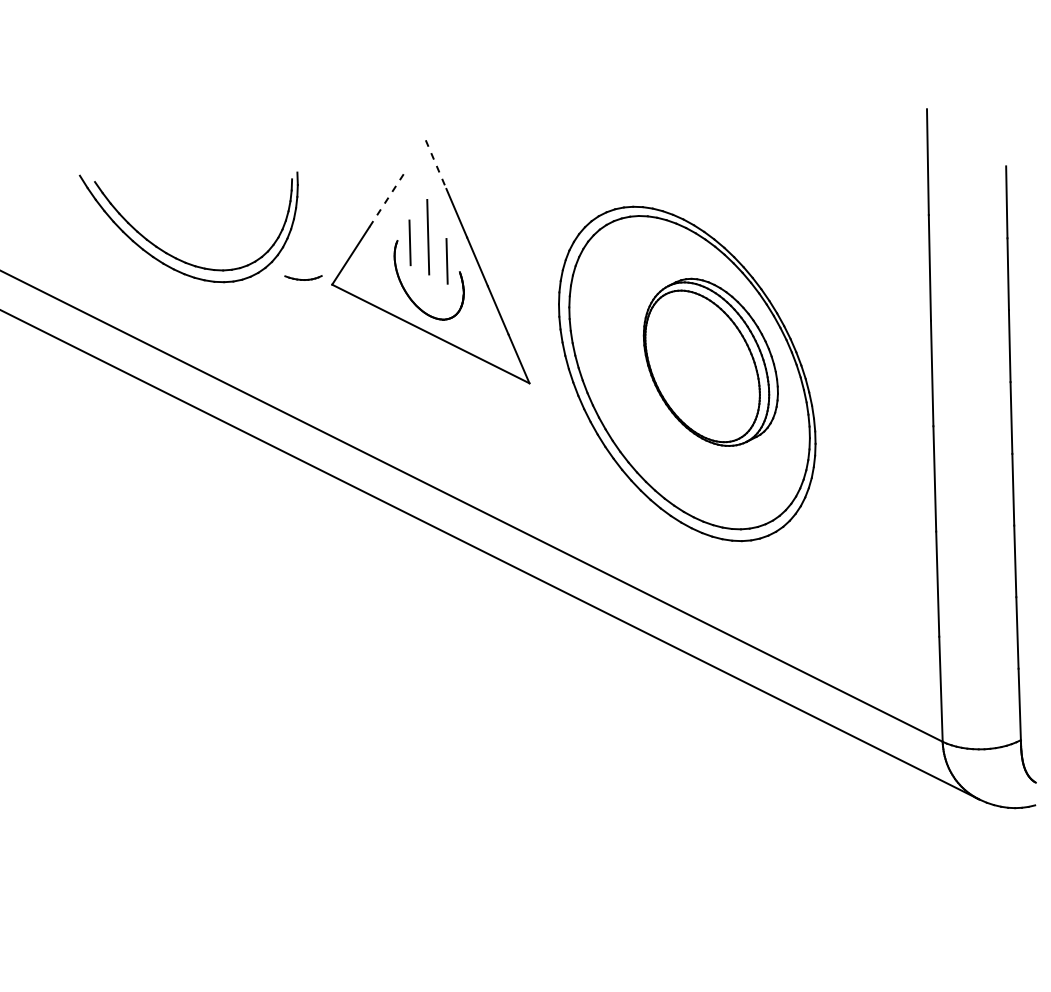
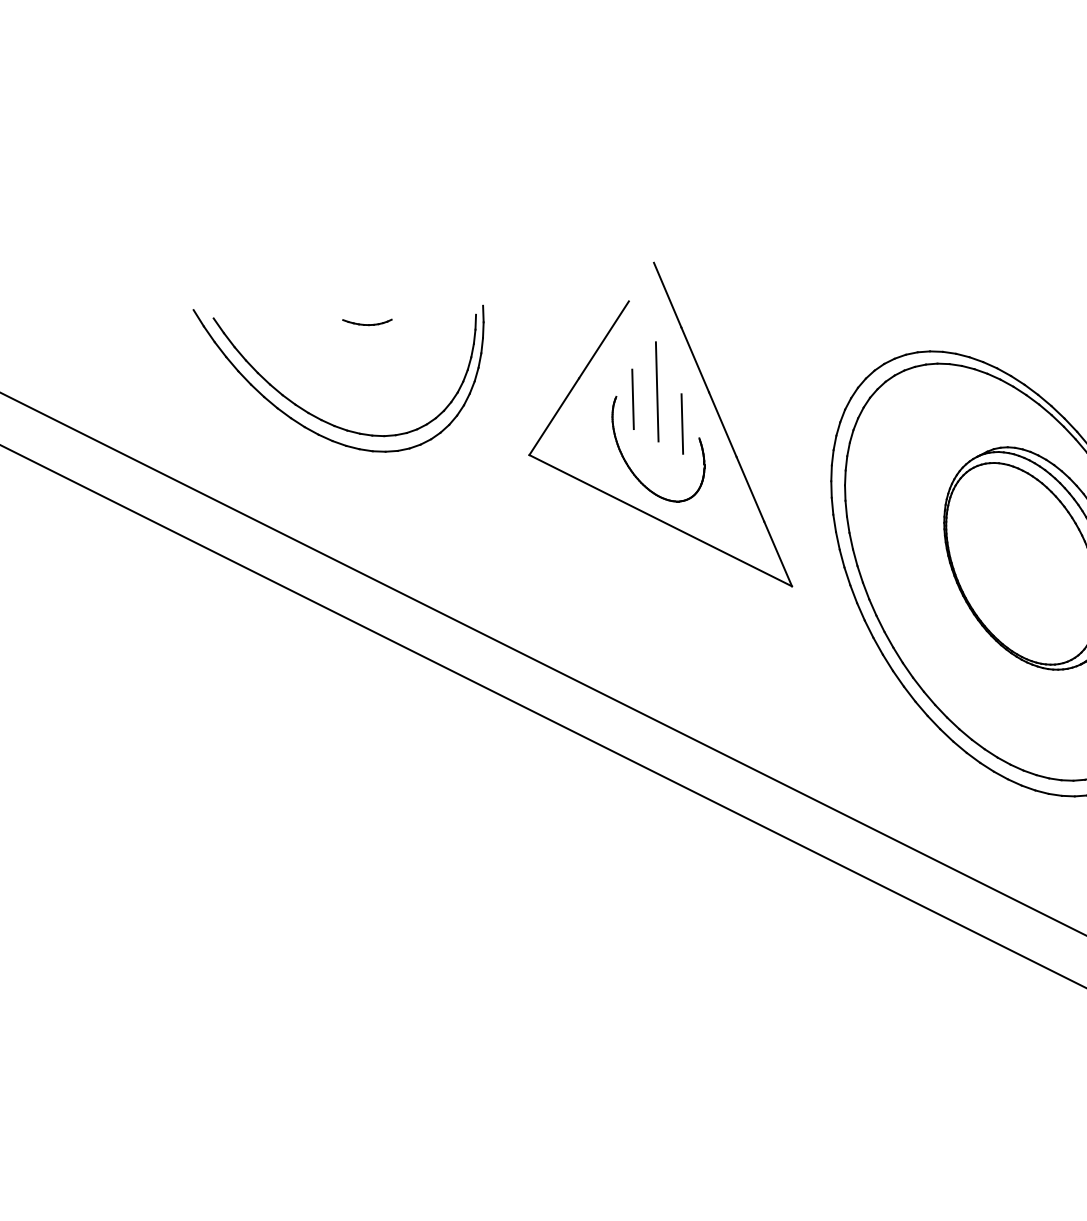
line: (436, 165) -> (668, 296), dashed -> solid
line: (388, 197) -> (604, 339), dashed -> solid
part: (303, 277) -> (367, 321), moved

